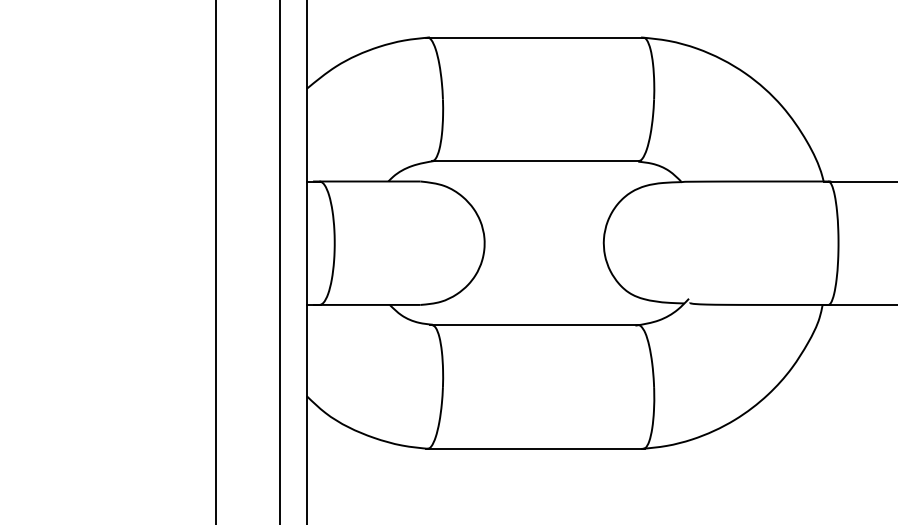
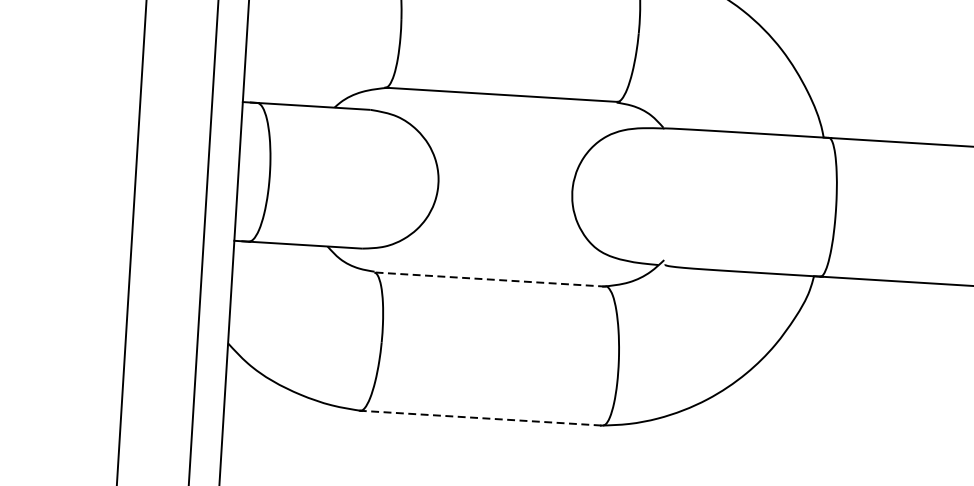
line: (533, 325) -> (487, 279), solid -> dashed
line: (536, 448) -> (482, 417), solid -> dashed

